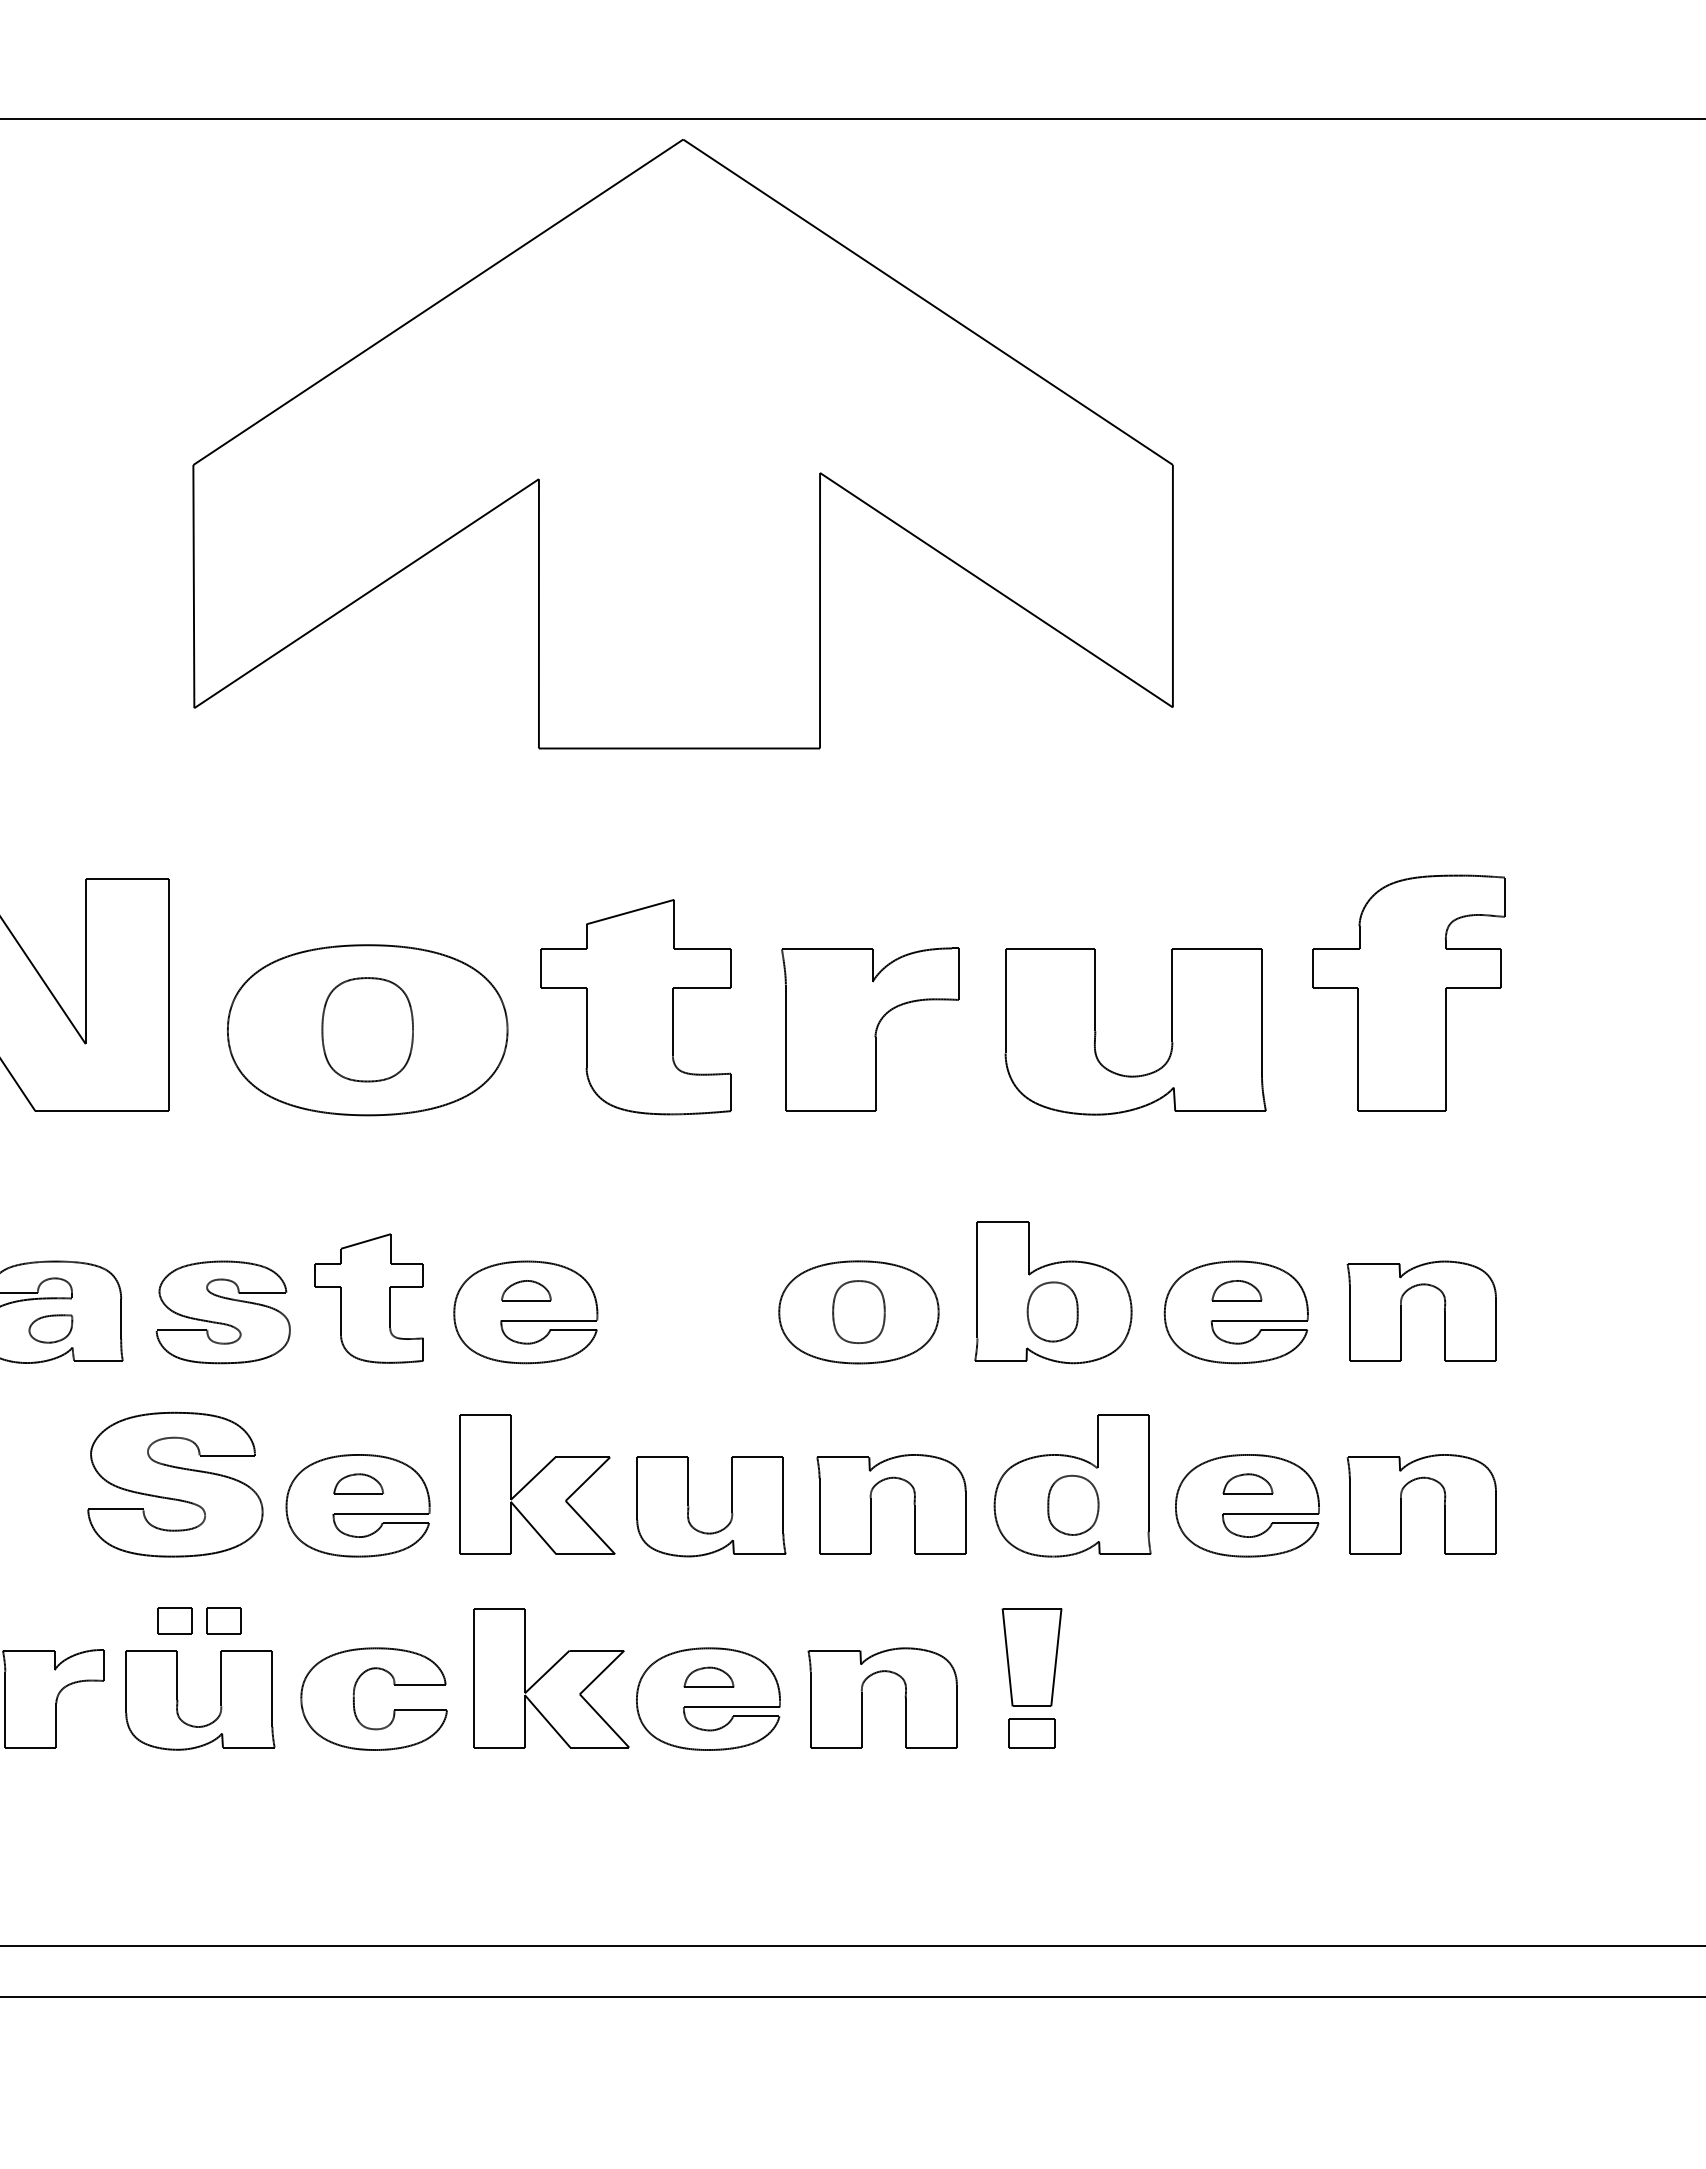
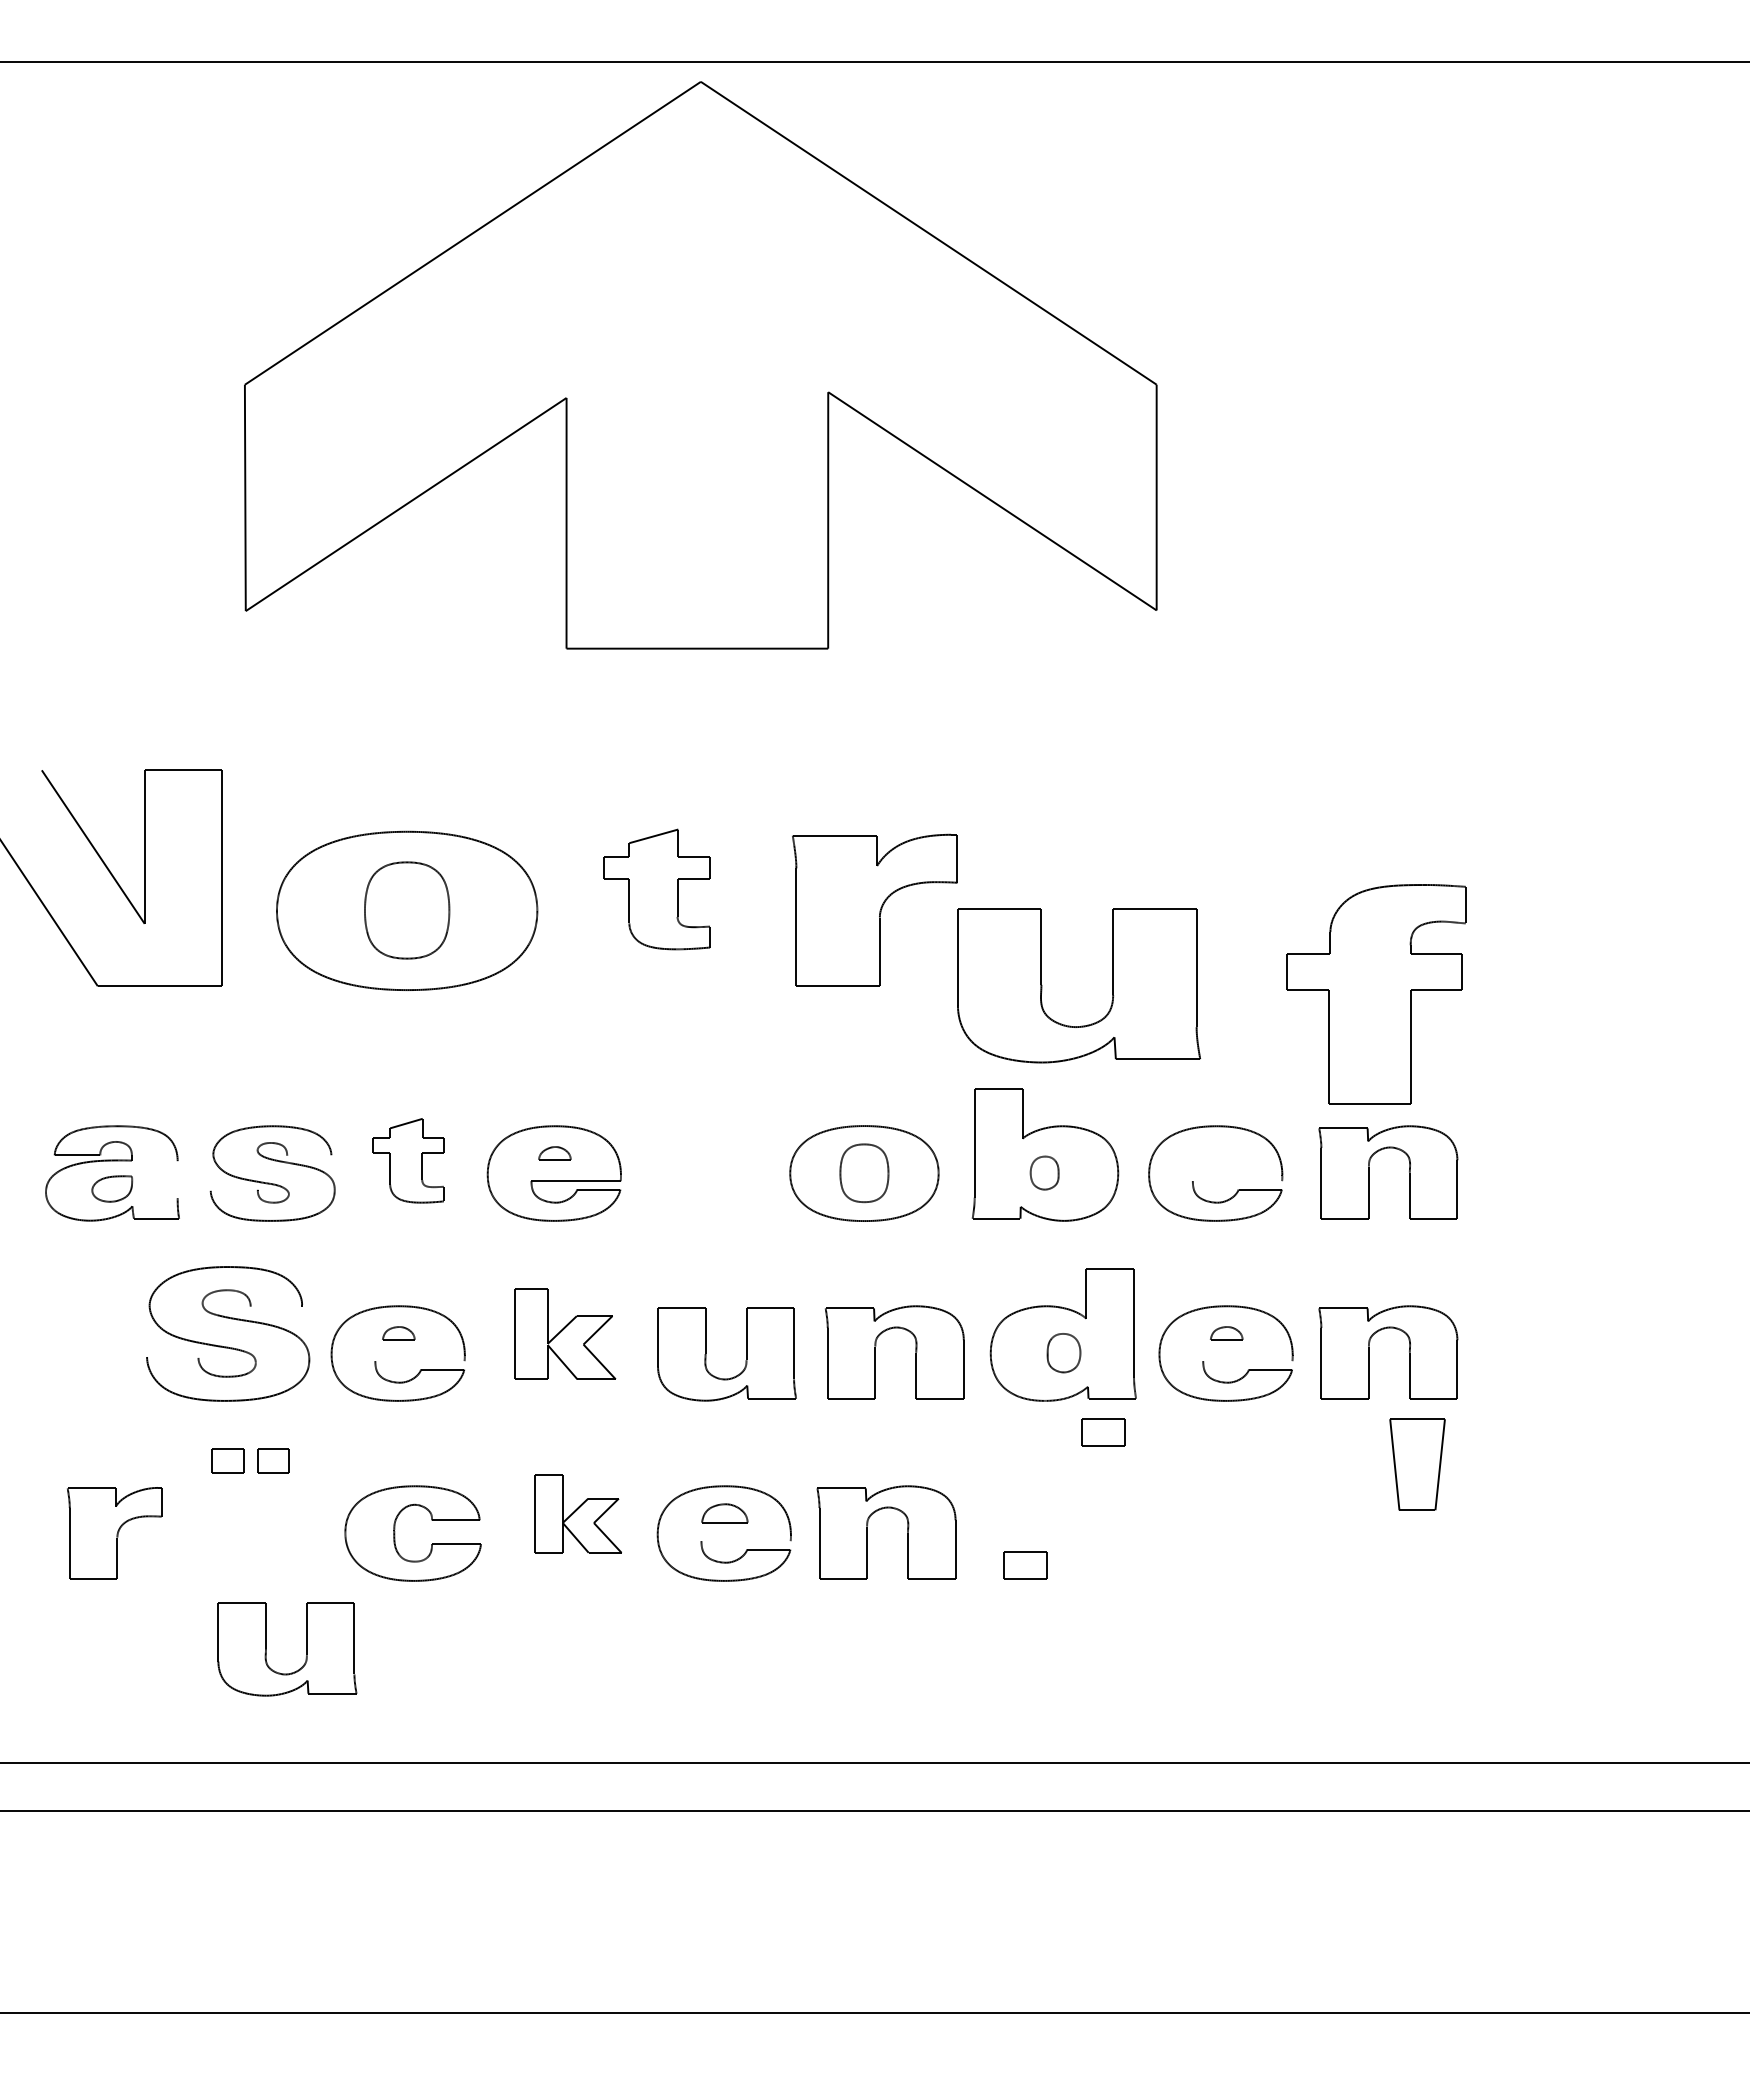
part: (1409, 993) -> (1376, 994), moved
part: (635, 1007) -> (656, 889), size x0.6
part: (1171, 1031) -> (1112, 985), moved
part: (525, 1290) -> (554, 1153), size x0.7
part: (1236, 1290) -> (1215, 1153), removed
line: (262, 1292) -> (309, 1155), removed
part: (369, 1298) -> (408, 1160), size x0.7
part: (1052, 1311) -> (1044, 1172), size x0.6
line: (120, 1318) -> (177, 1179), removed
line: (1259, 1320) -> (1237, 1181), removed
line: (181, 1329) -> (233, 1189), removed
line: (227, 1456) -> (276, 1307), removed
part: (358, 1484) -> (398, 1333), size x0.7
part: (536, 1484) -> (564, 1333), size x0.7
part: (1247, 1484) -> (1226, 1333), size x0.7
part: (1072, 1504) -> (1063, 1352), size x0.7
line: (115, 1508) -> (172, 1356), removed
line: (380, 1514) -> (419, 1361), removed
line: (1270, 1514) -> (1247, 1361), removed
part: (1115, 1590) -> (1103, 1432), added
part: (1031, 1657) -> (1417, 1464), moved
part: (550, 1677) -> (577, 1513), size x0.6
part: (220, 1700) -> (306, 1649), moved
line: (731, 1707) -> (745, 1541), removed

